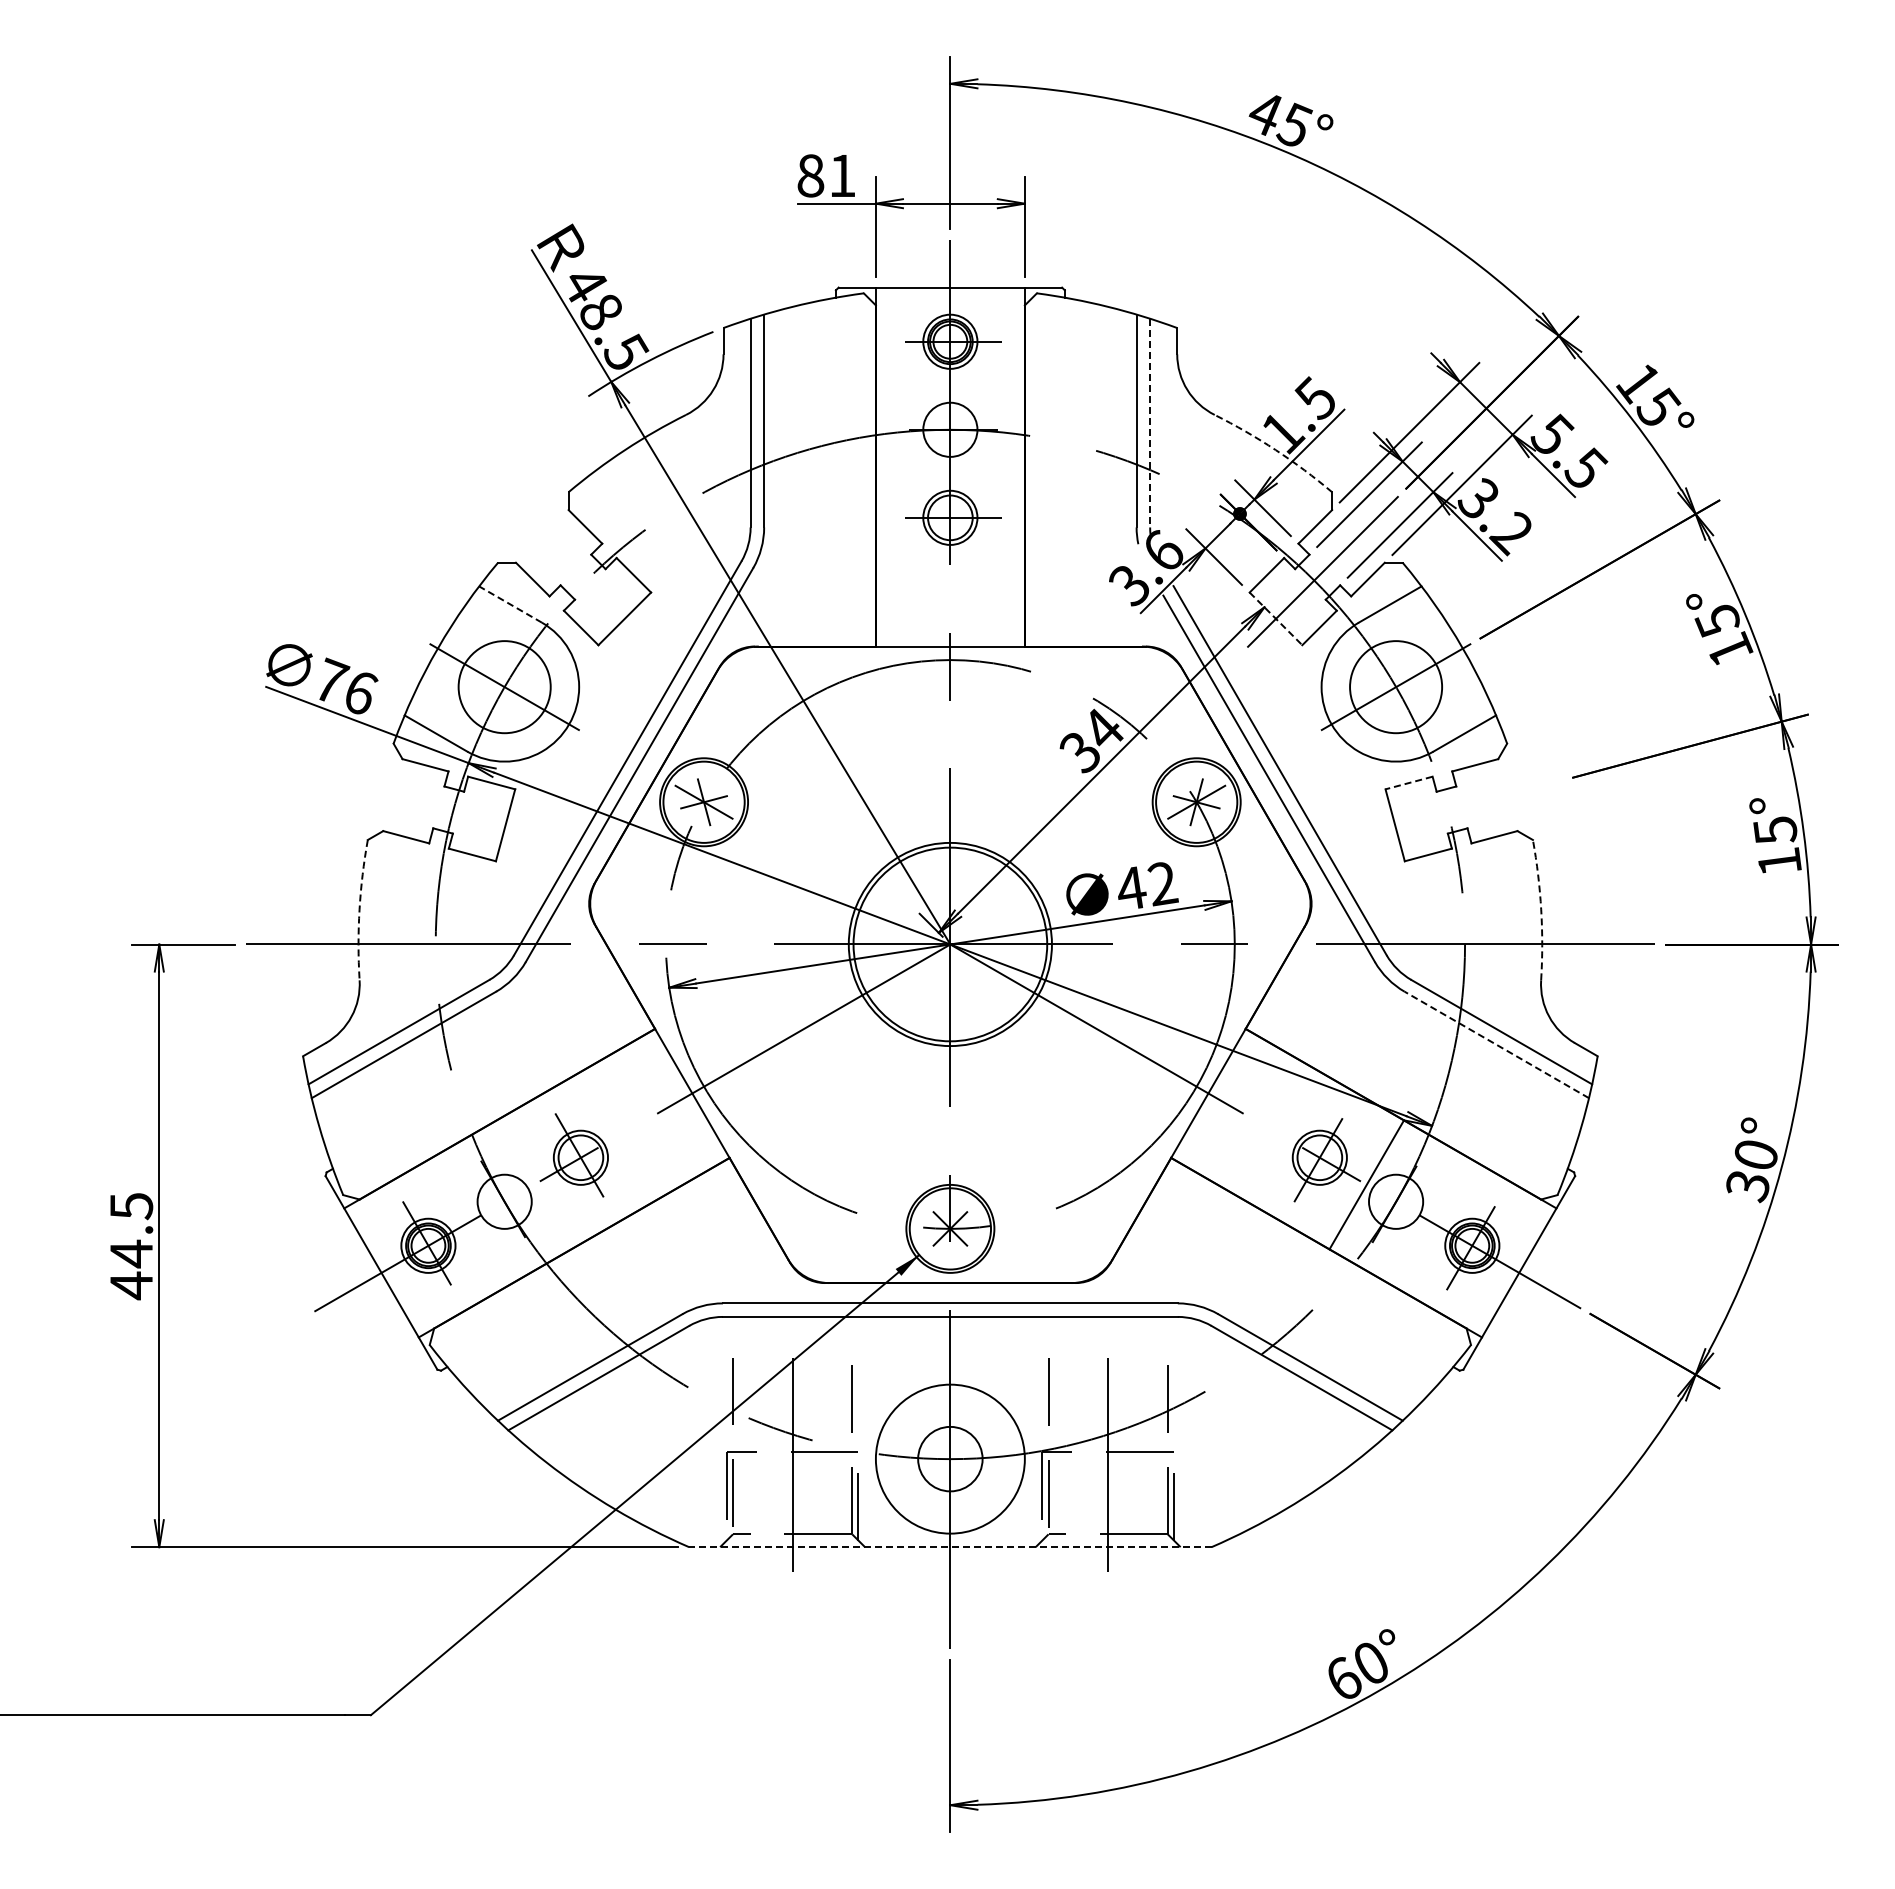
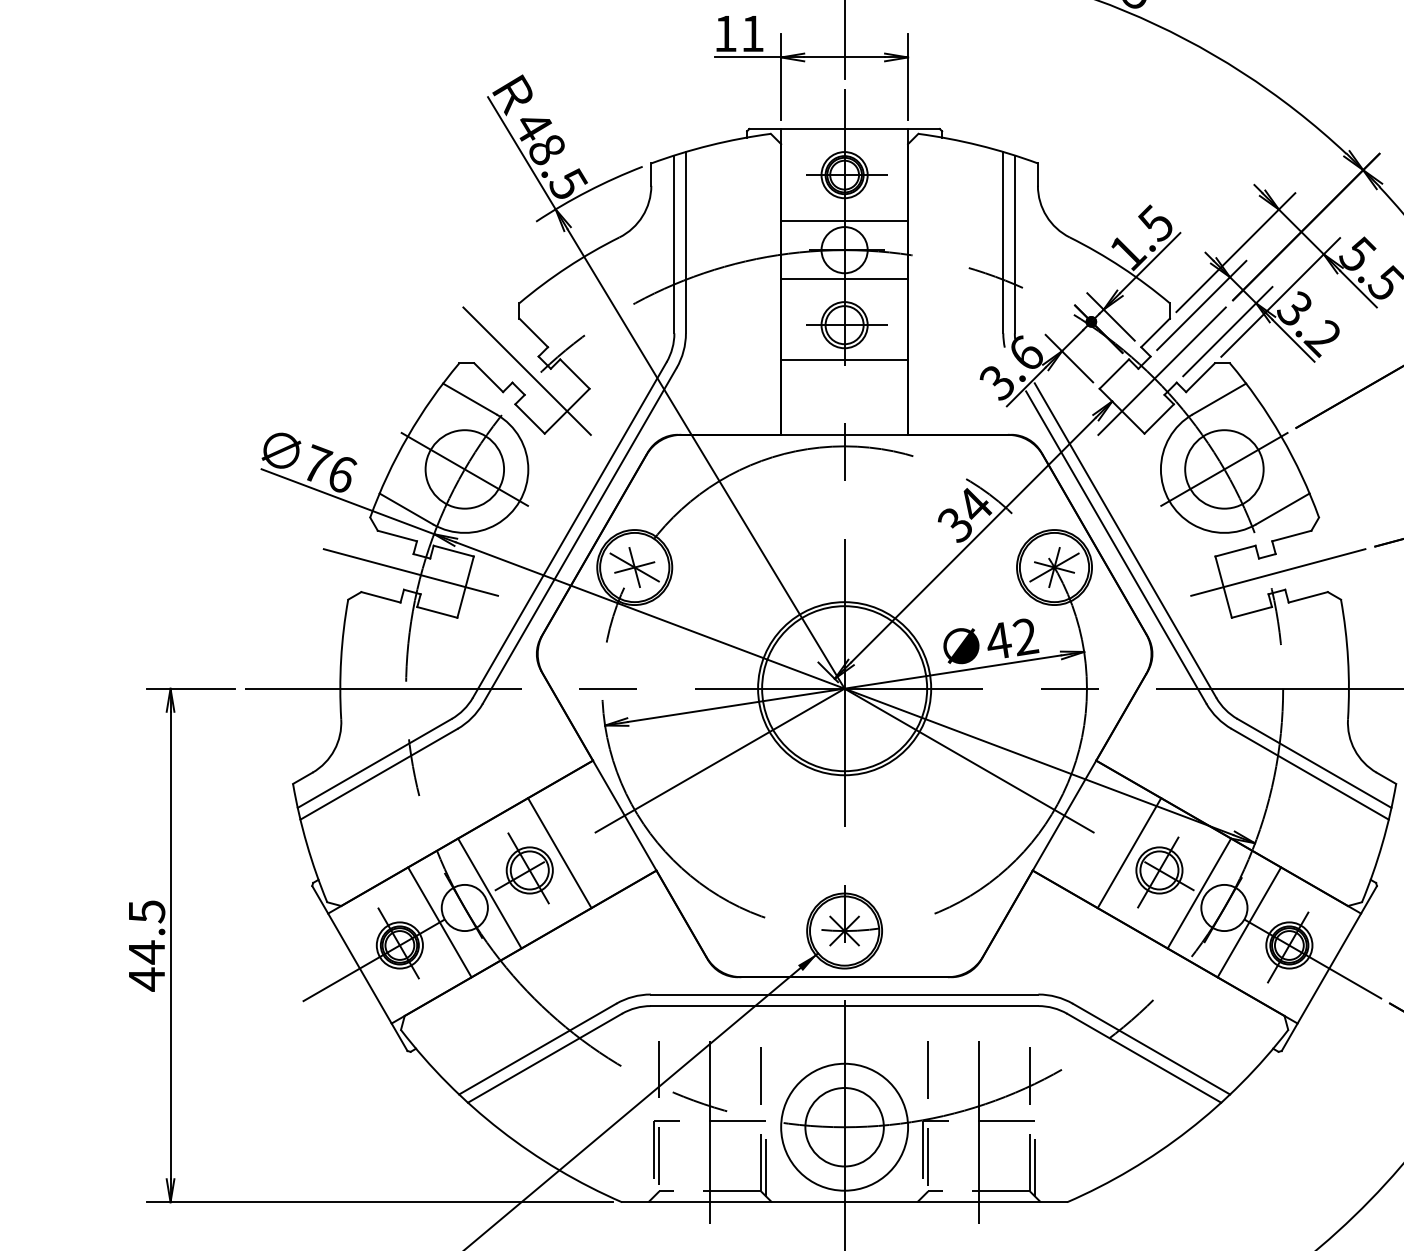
text: (810, 175) -> (725, 33), 81 -> 11
line: (949, 395) -> (843, 220), added
line: (1150, 423) -> (1015, 244), dashed -> solid
arc: (1275, 450) -> (1121, 267), dashed -> solid
line: (949, 463) -> (843, 278), added
line: (949, 558) -> (843, 359), added
line: (577, 571) -> (526, 370), added
line: (510, 604) -> (469, 399), dashed -> solid
line: (1276, 619) -> (1122, 411), dashed -> solid
line: (1408, 783) -> (1234, 551), dashed -> solid
line: (441, 807) -> (411, 571), added
line: (1459, 807) -> (1278, 571), added
arc: (359, 909) -> (341, 658), dashed -> solid
arc: (1541, 909) -> (1348, 658), dashed -> solid
line: (1496, 1044) -> (1309, 773), dashed -> solid
line: (615, 1136) -> (559, 852), added
line: (1284, 1136) -> (1129, 852), added
line: (533, 1184) -> (489, 893), added
line: (475, 1218) -> (439, 922), added
line: (1425, 1218) -> (1249, 922), added
circle: (950, 1459) -> (844, 1127), size x1.43
line: (949, 1547) -> (843, 1202), dashed -> solid

